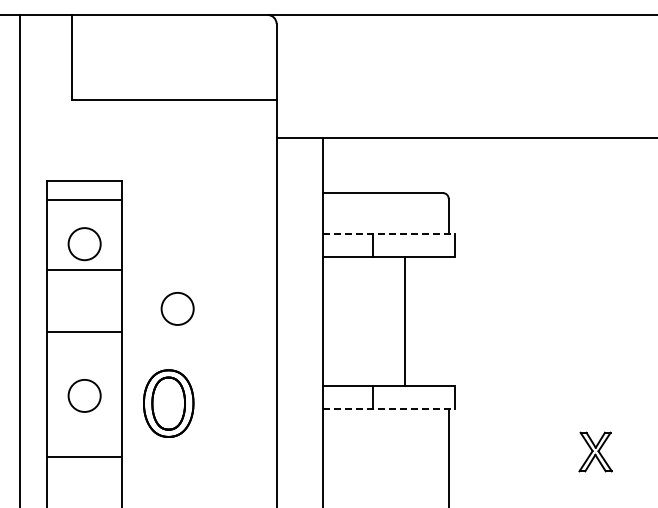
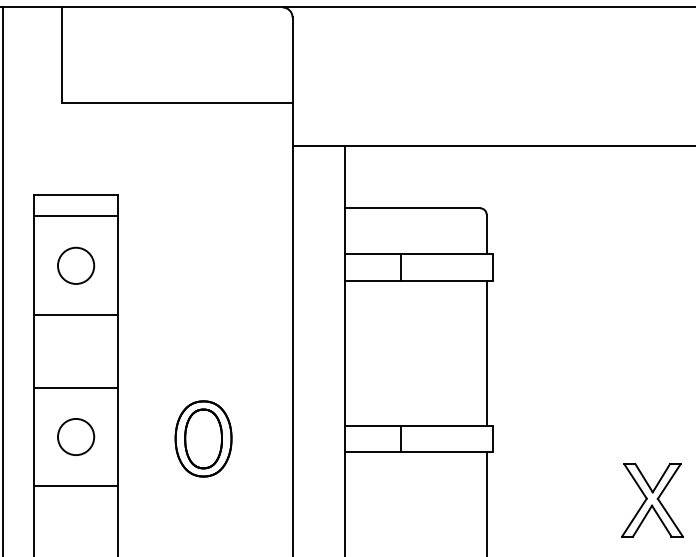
line: (388, 233) -> (418, 253), dashed -> solid
line: (84, 269) -> (75, 314), moved
circle: (177, 308) -> (180, 338), removed
line: (404, 321) -> (486, 353), moved
line: (84, 332) -> (75, 388), moved
part: (168, 403) -> (203, 438), moved
line: (388, 409) -> (418, 452), dashed -> solid
part: (595, 451) -> (652, 499), size x1.67
line: (84, 456) -> (75, 486), moved

